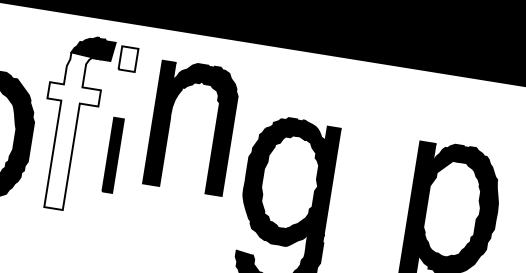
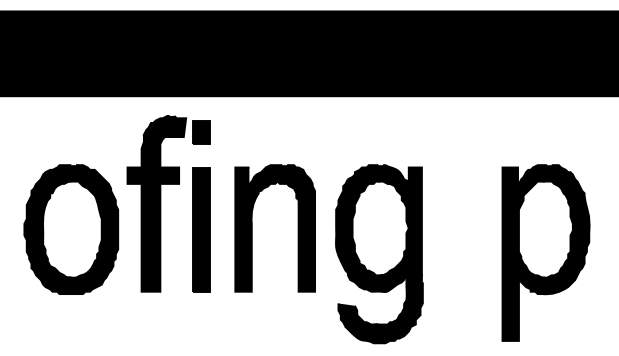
fill: (128, 59) -> (201, 132), added
part: (169, 123) -> (252, 228), moved
fill: (68, 130) -> (153, 212), added
part: (113, 155) -> (201, 229), size x1.67

